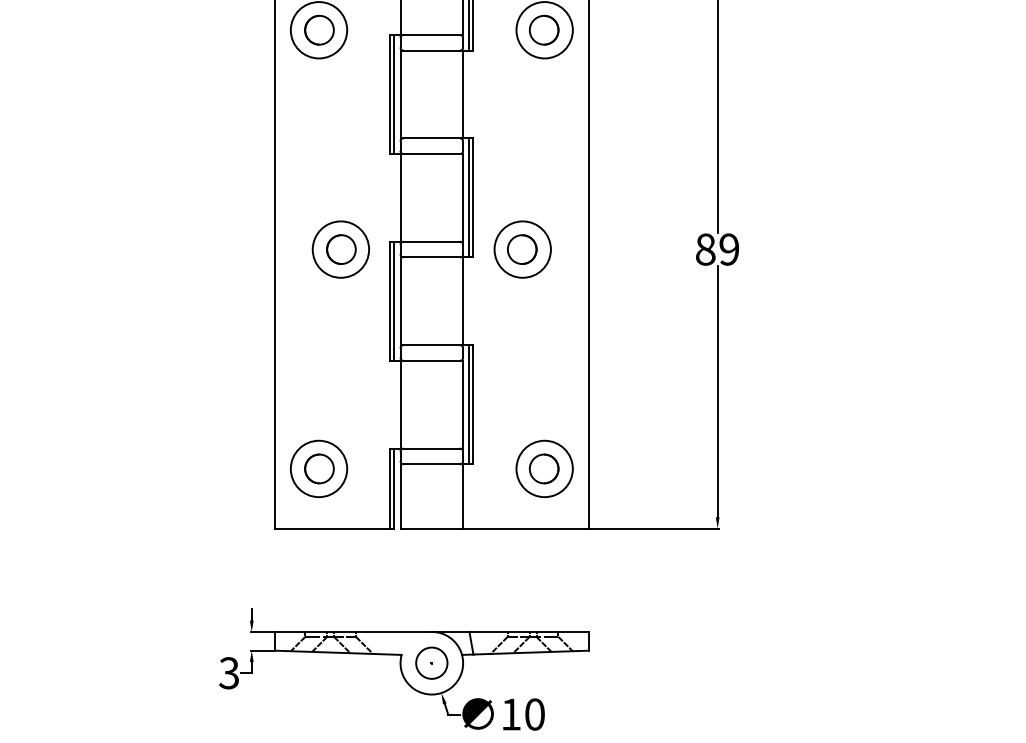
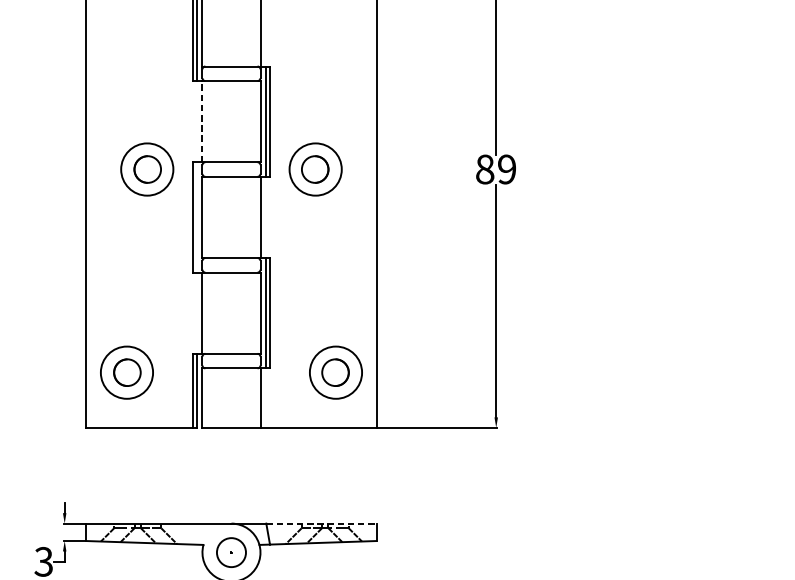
line: (400, 197) -> (202, 121), solid -> dashed
line: (394, 300) -> (196, 216), removed
line: (528, 631) -> (321, 523), solid -> dashed

